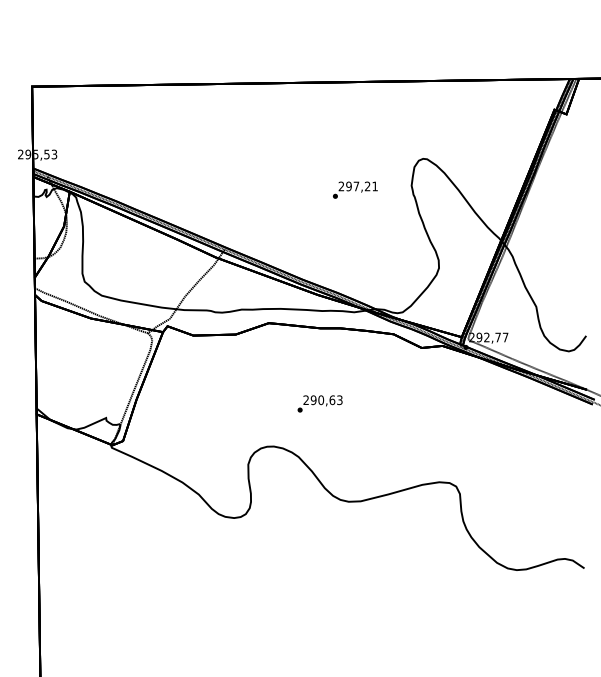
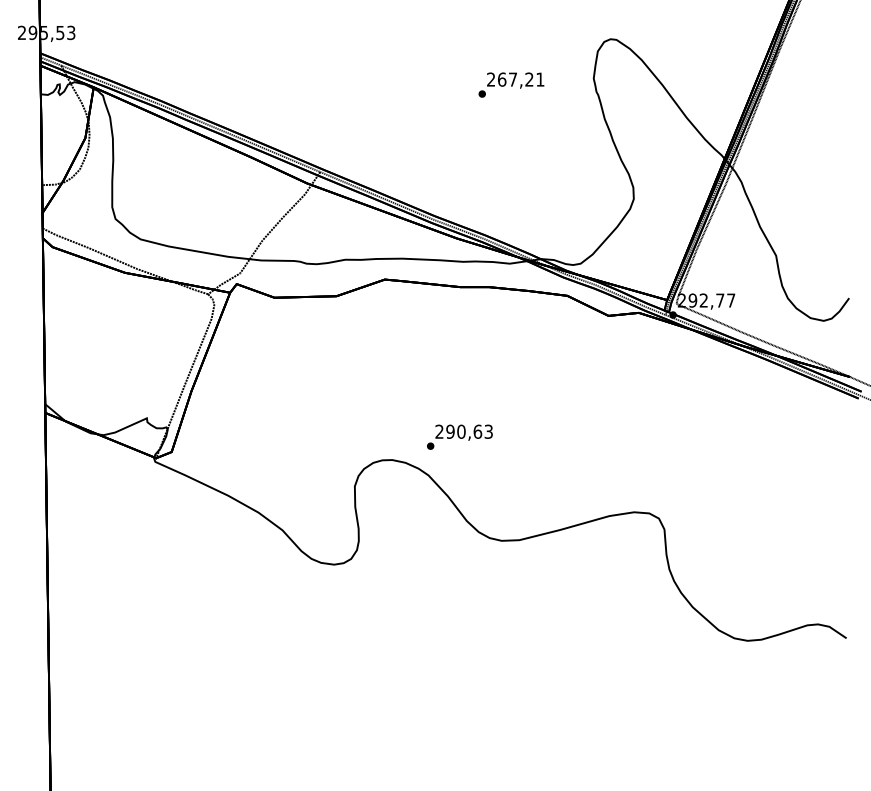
text: (348, 186) -> (501, 79), 297,21 -> 267,21
text: (319, 403) -> (458, 436), moved

